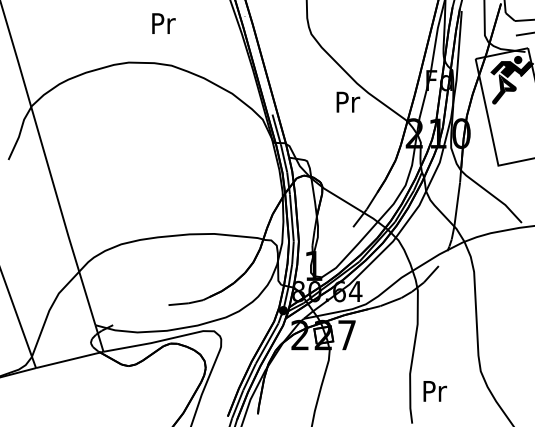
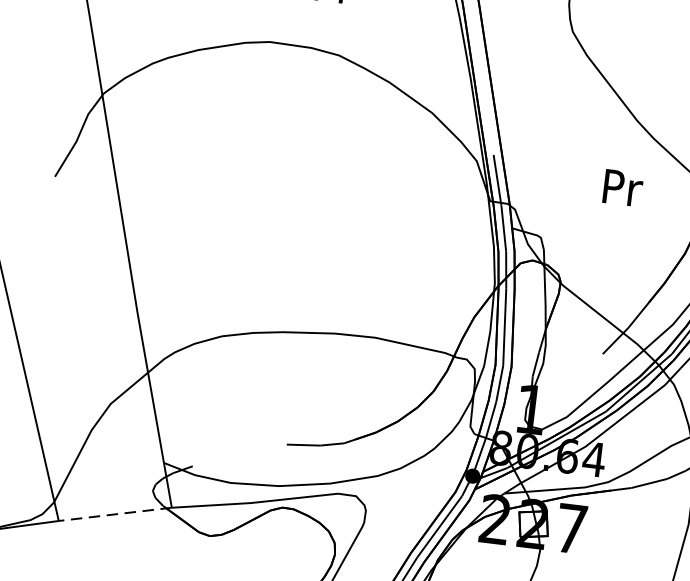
text: (348, 101) -> (623, 187), moved
line: (69, 359) -> (114, 513), solid -> dashed

